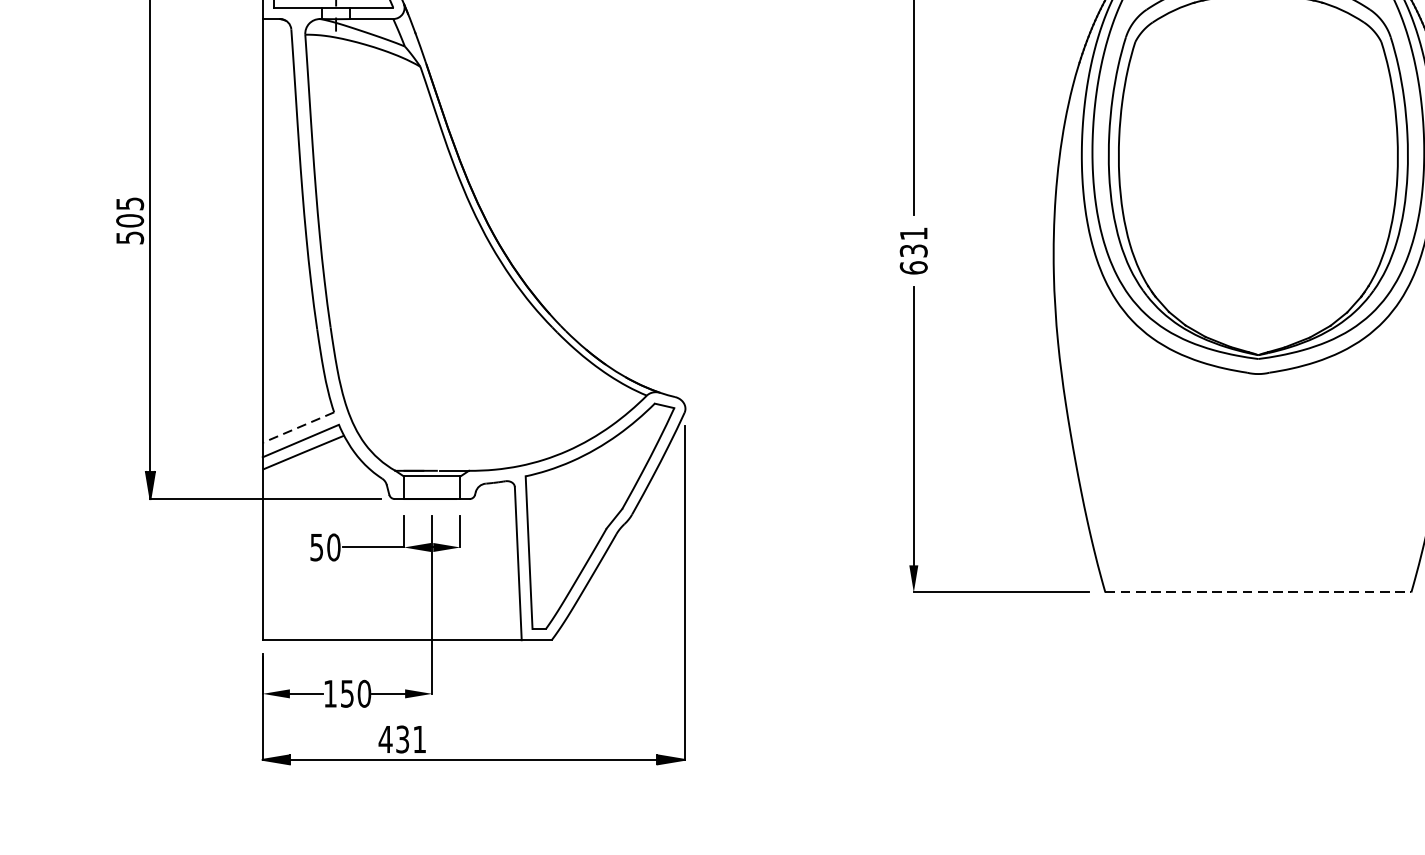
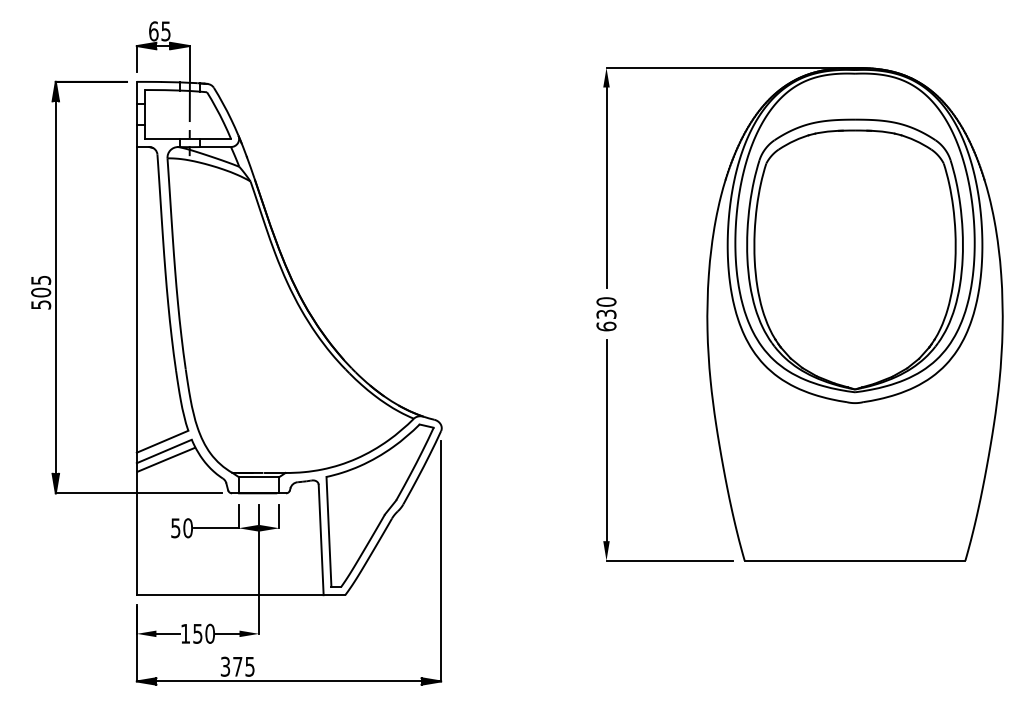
text: (913, 233) -> (606, 301), 631 -> 630
line: (298, 427) -> (162, 441), dashed -> solid
line: (1258, 592) -> (855, 560), dashed -> solid
text: (402, 739) -> (237, 666), 431 -> 375

